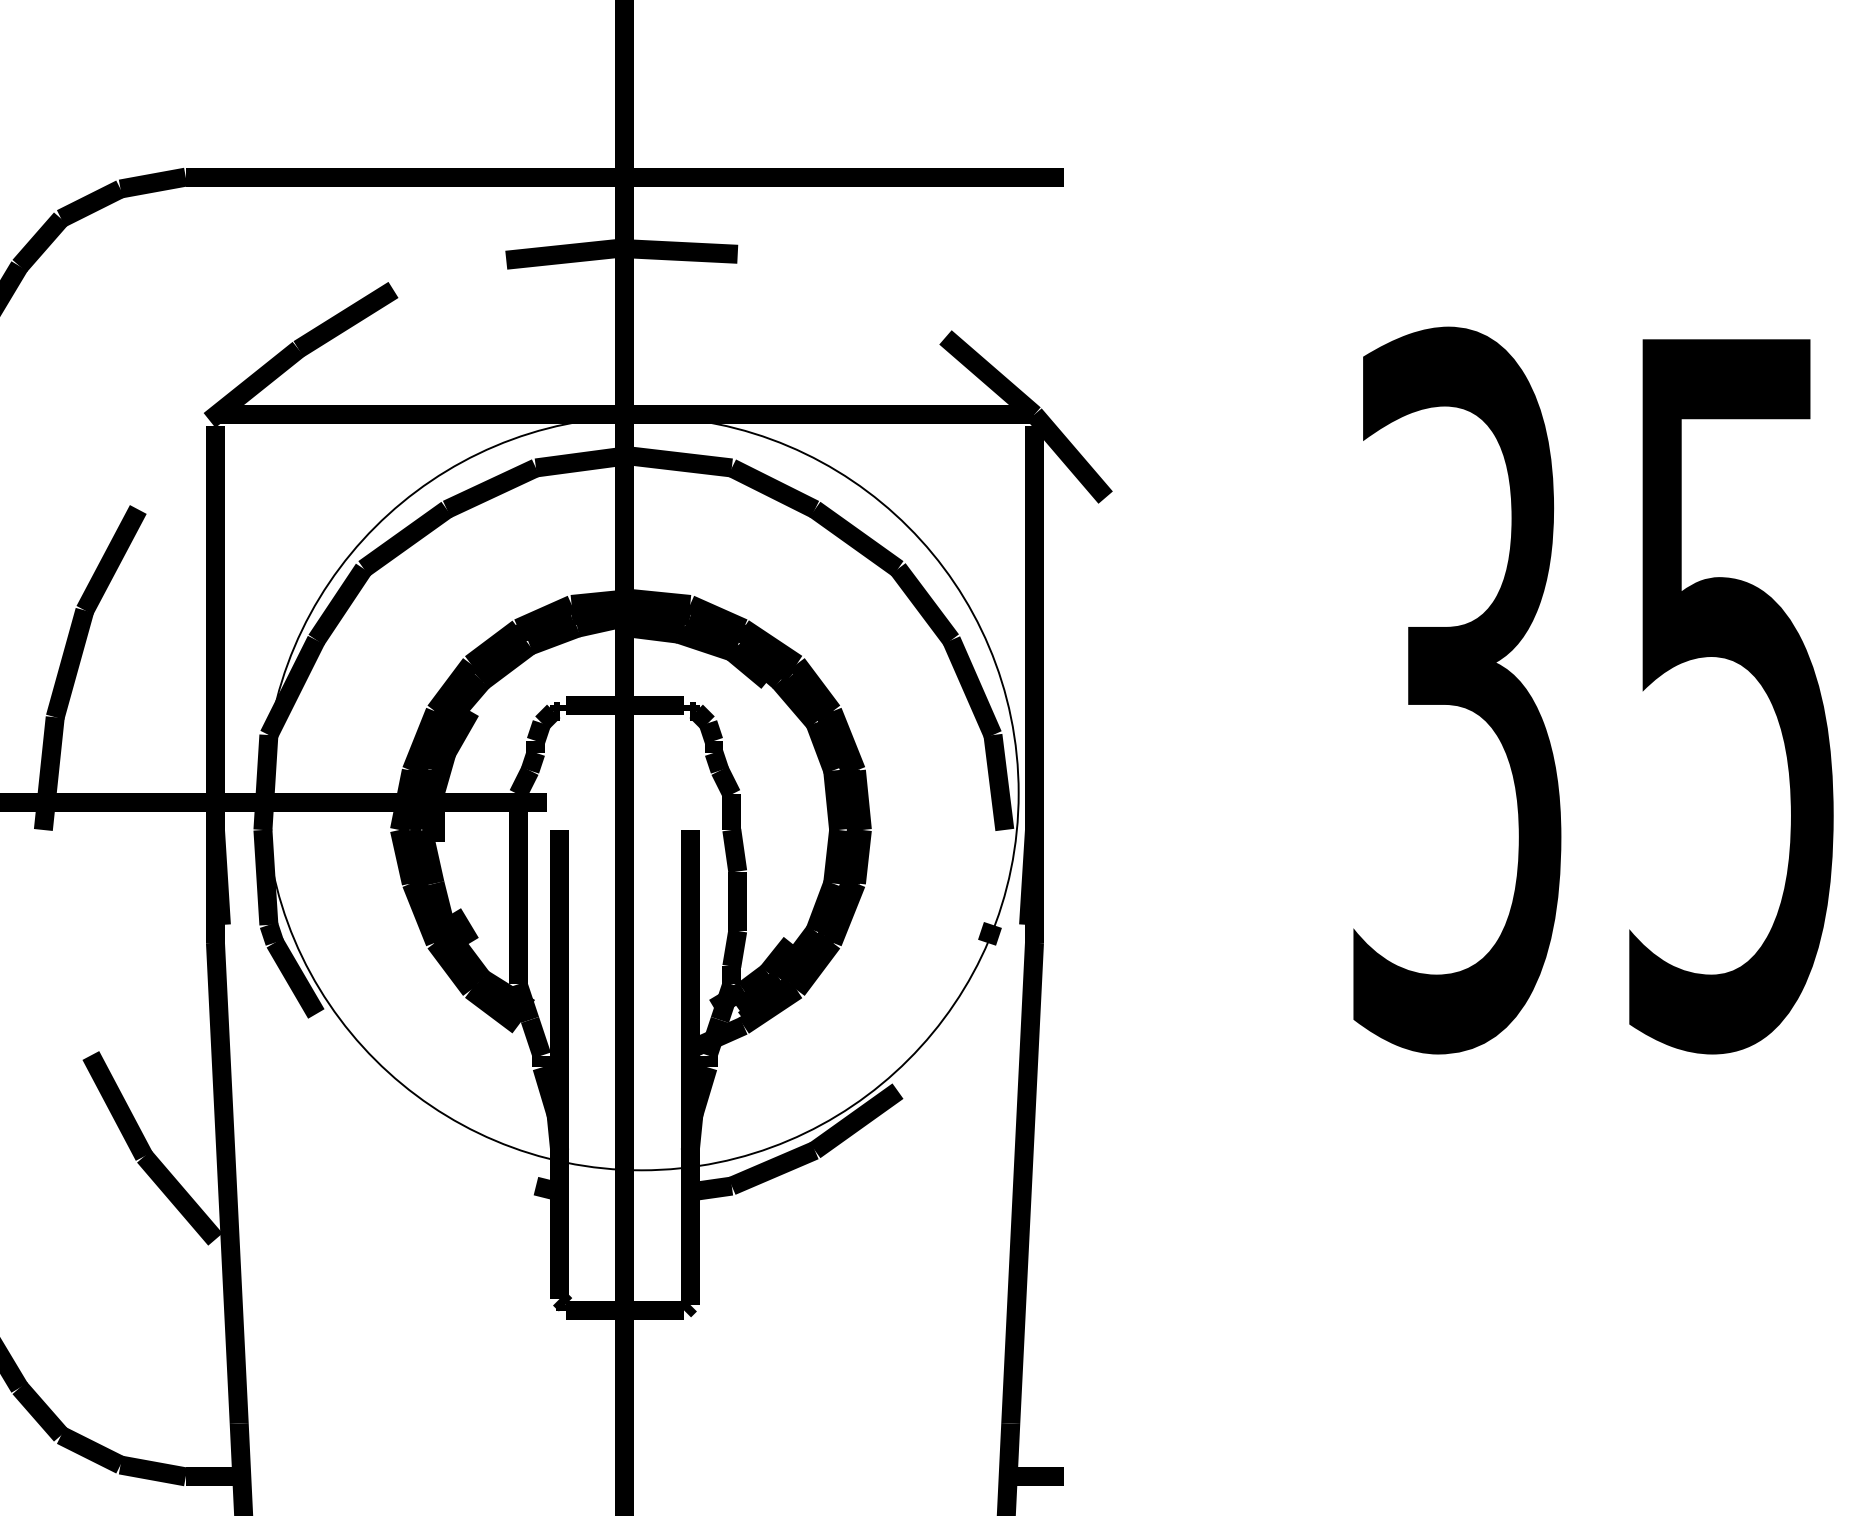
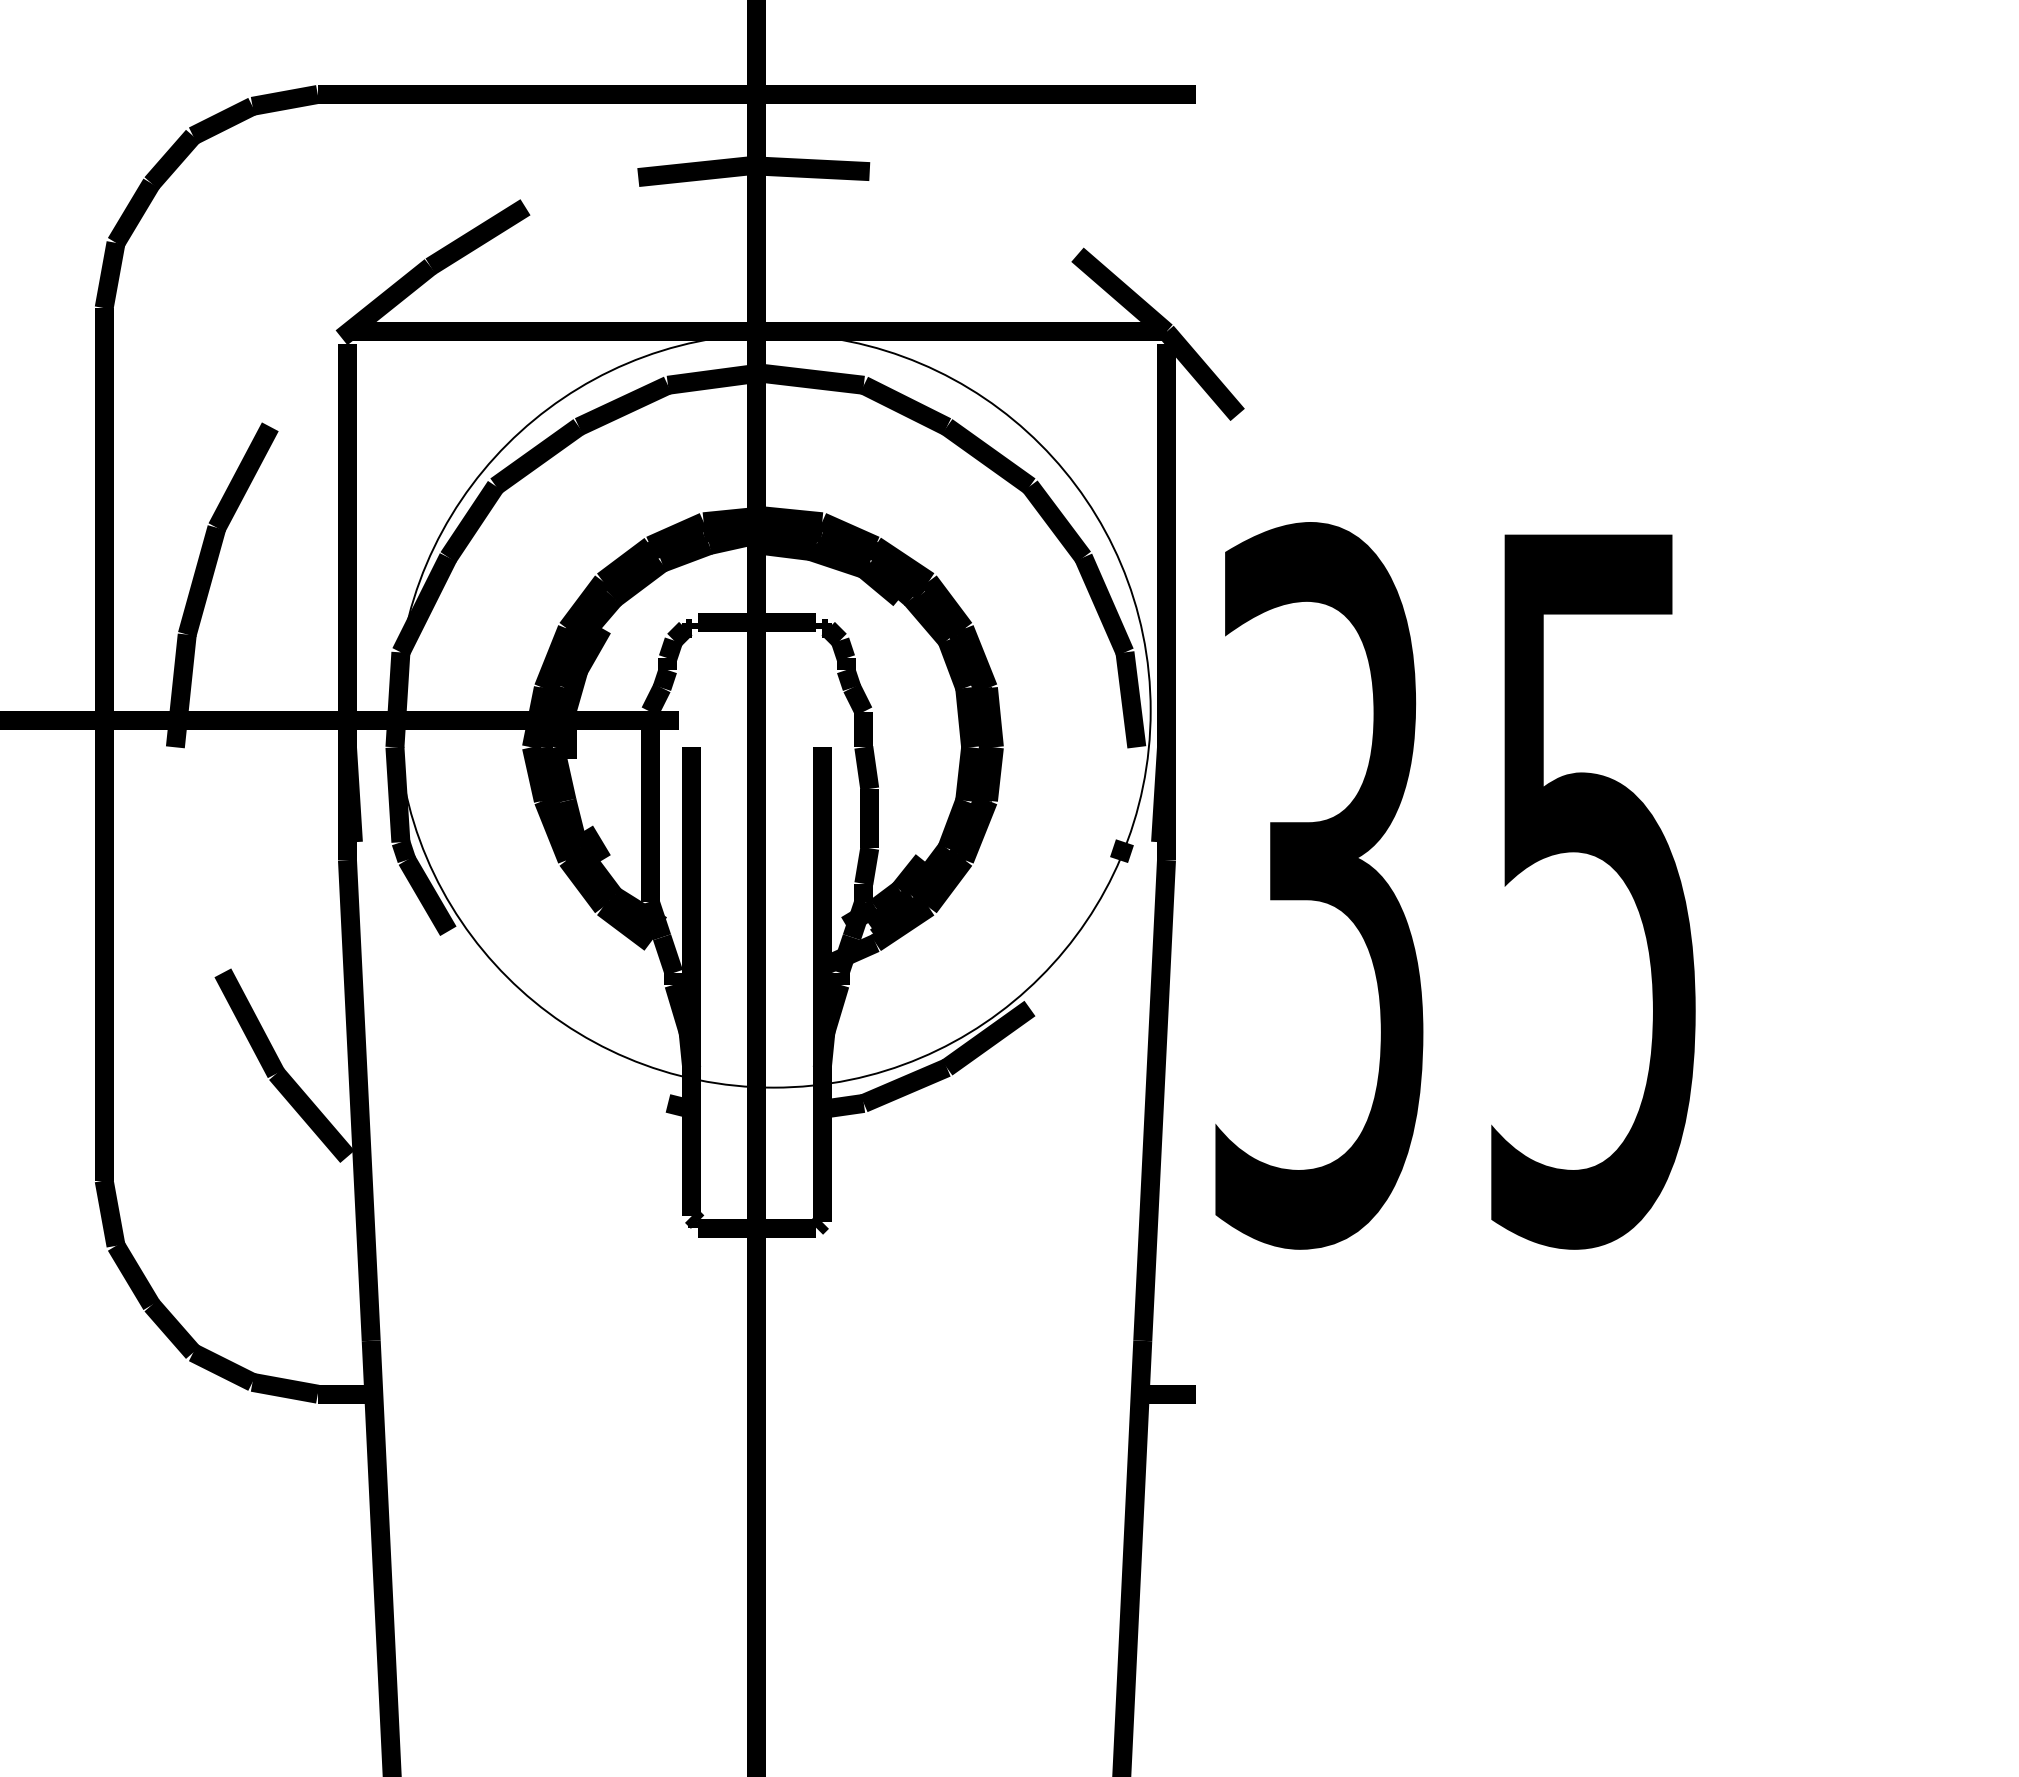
text: (1593, 690) -> (1455, 885), moved

